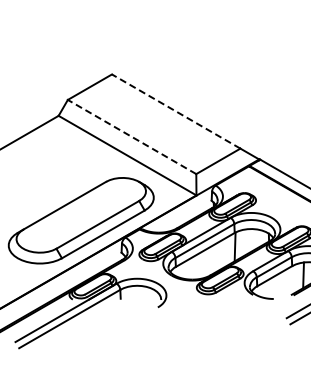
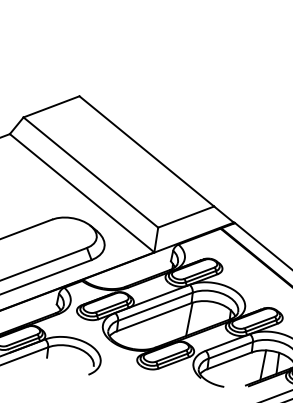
line: (175, 111) -> (146, 151), dashed -> solid
line: (131, 136) -> (90, 171), dashed -> solid

